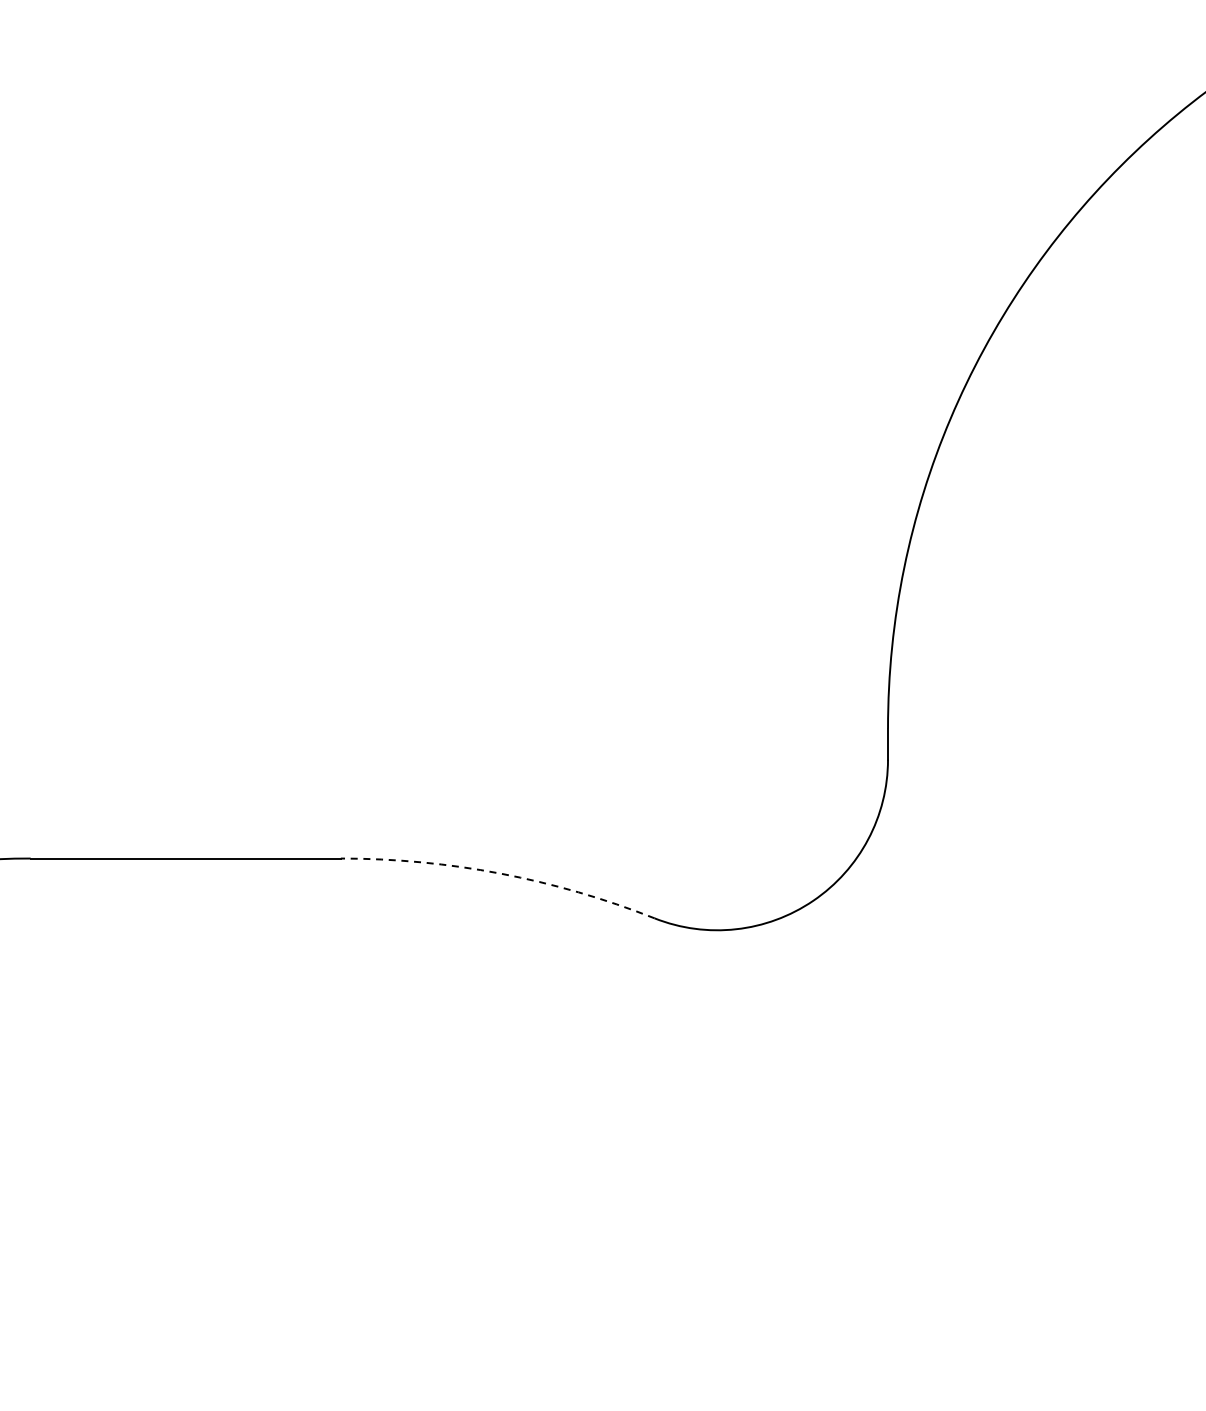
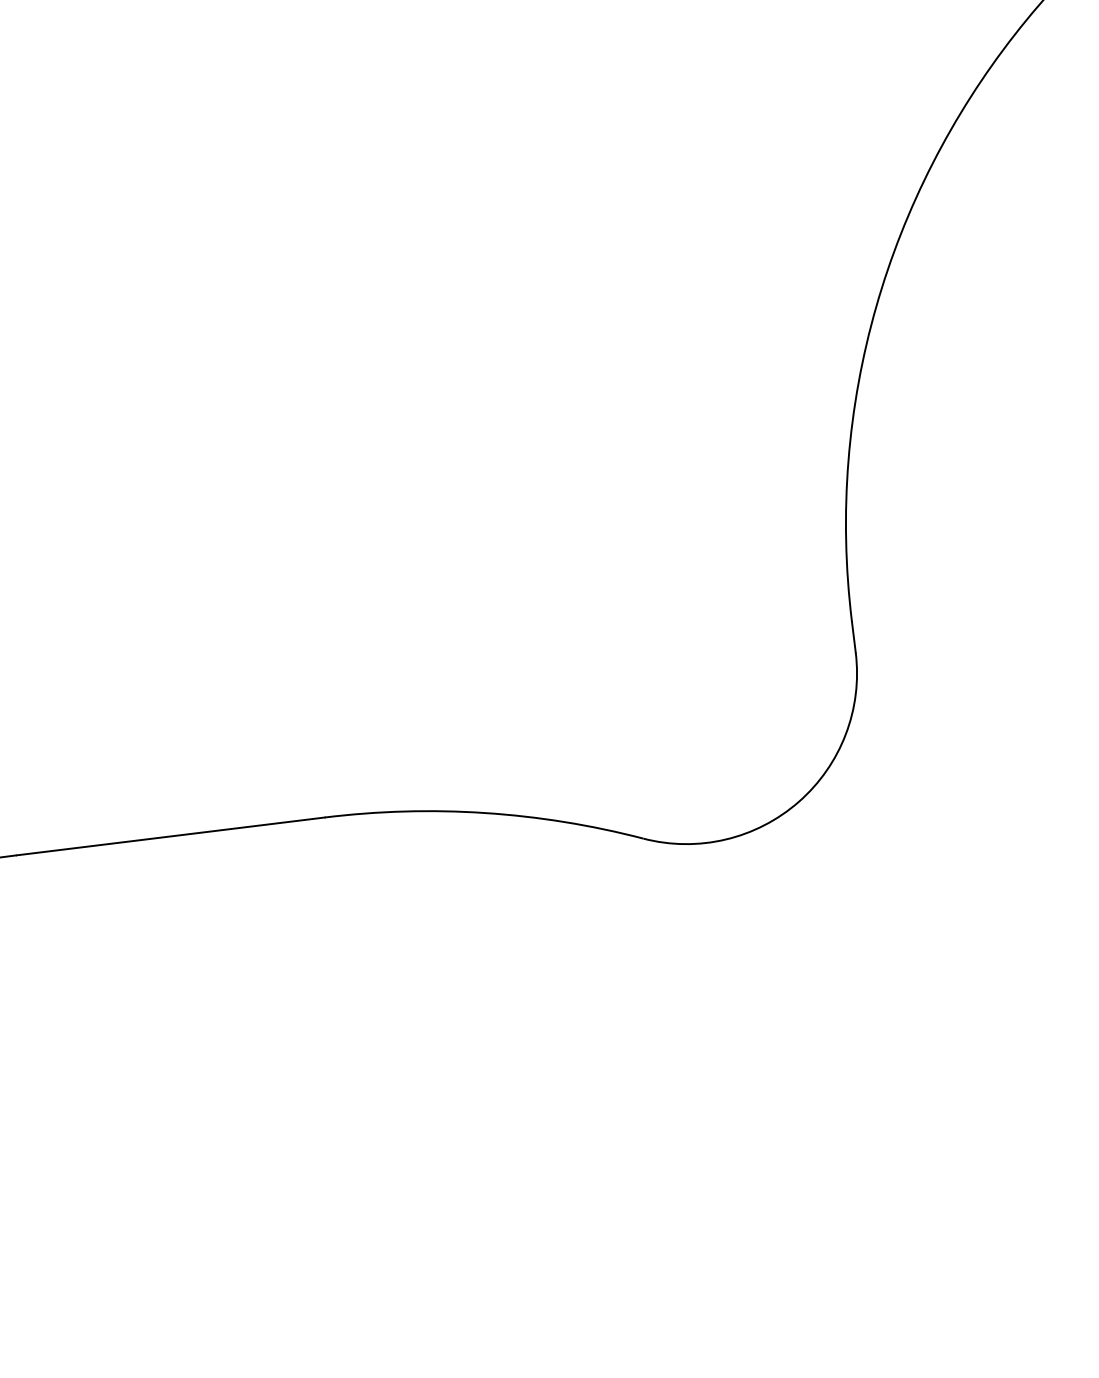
arc: (500, 873) -> (485, 812), dashed -> solid

